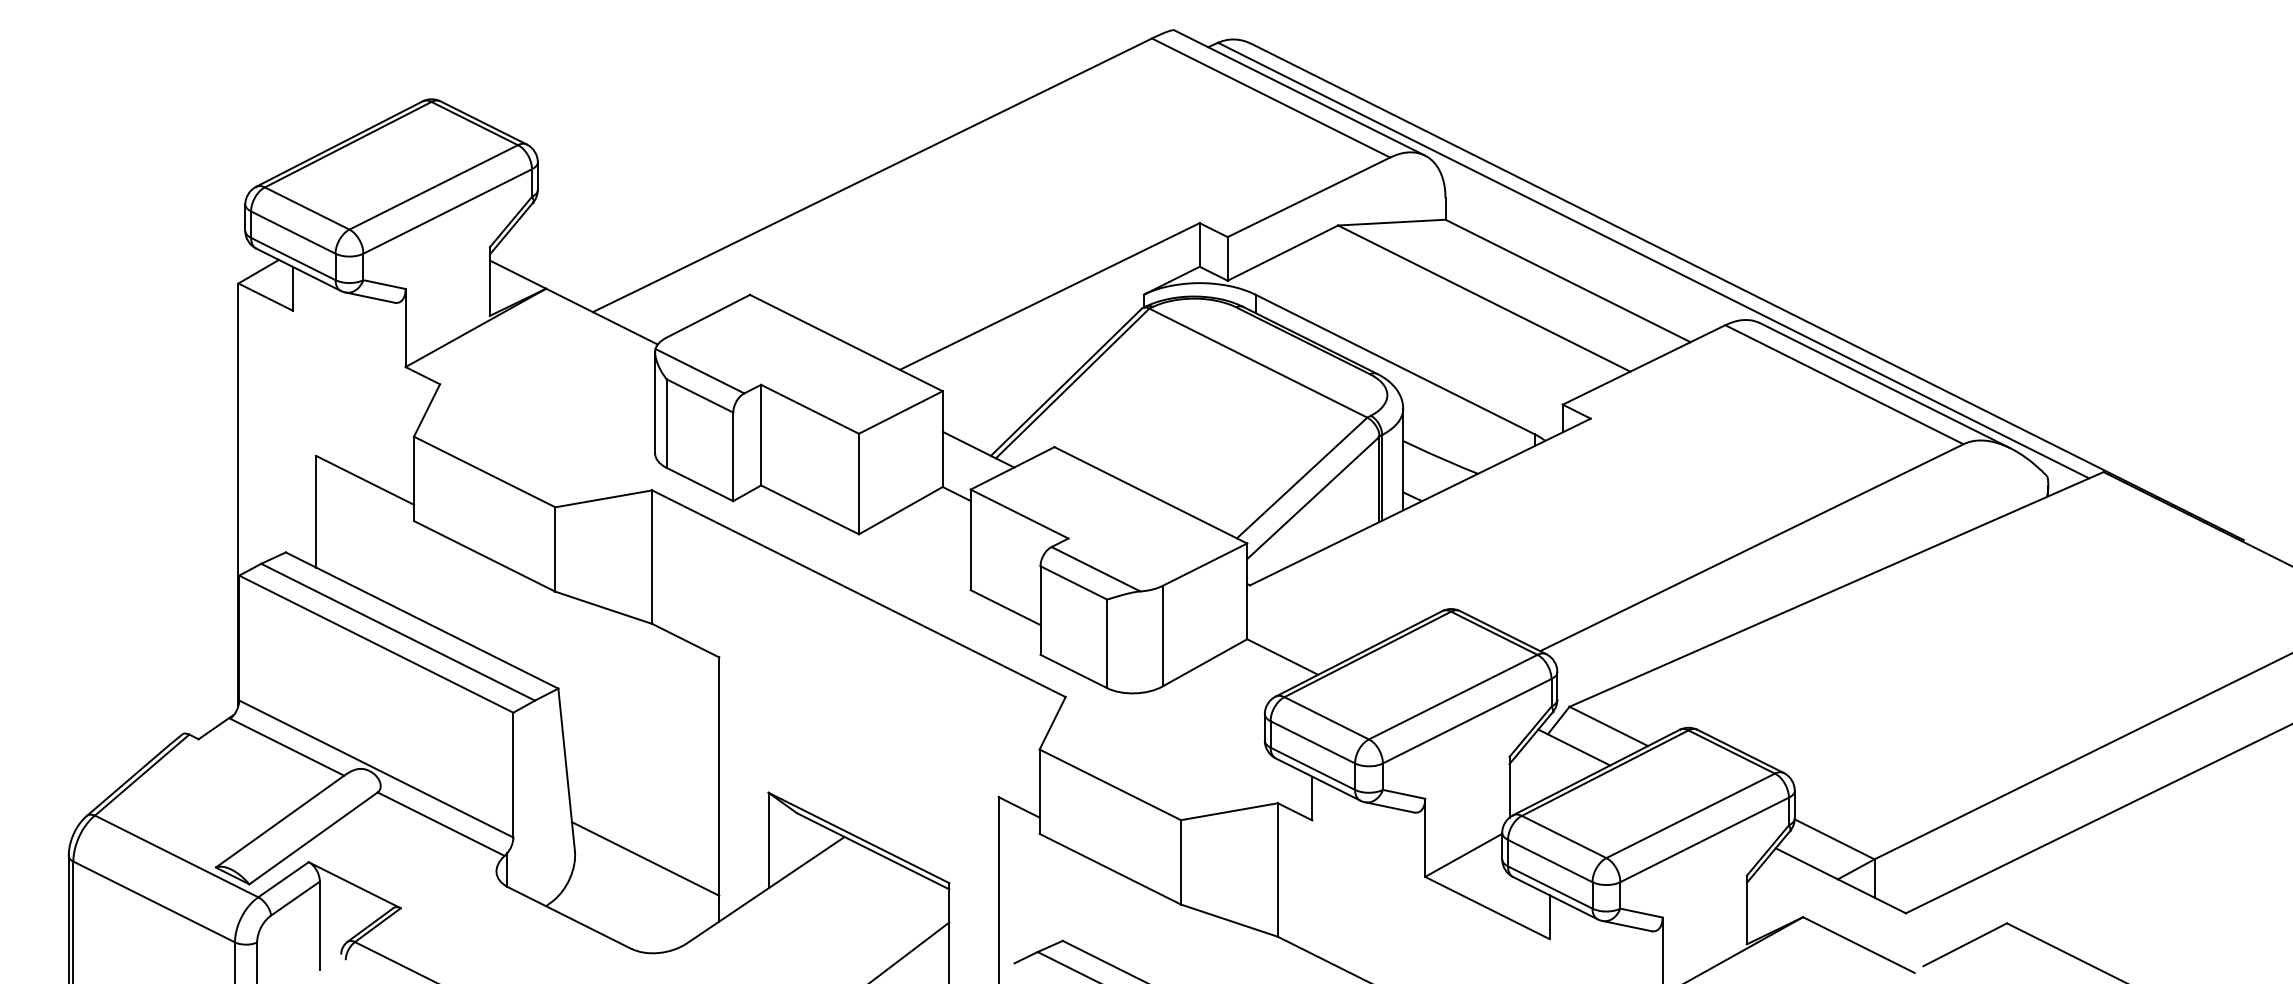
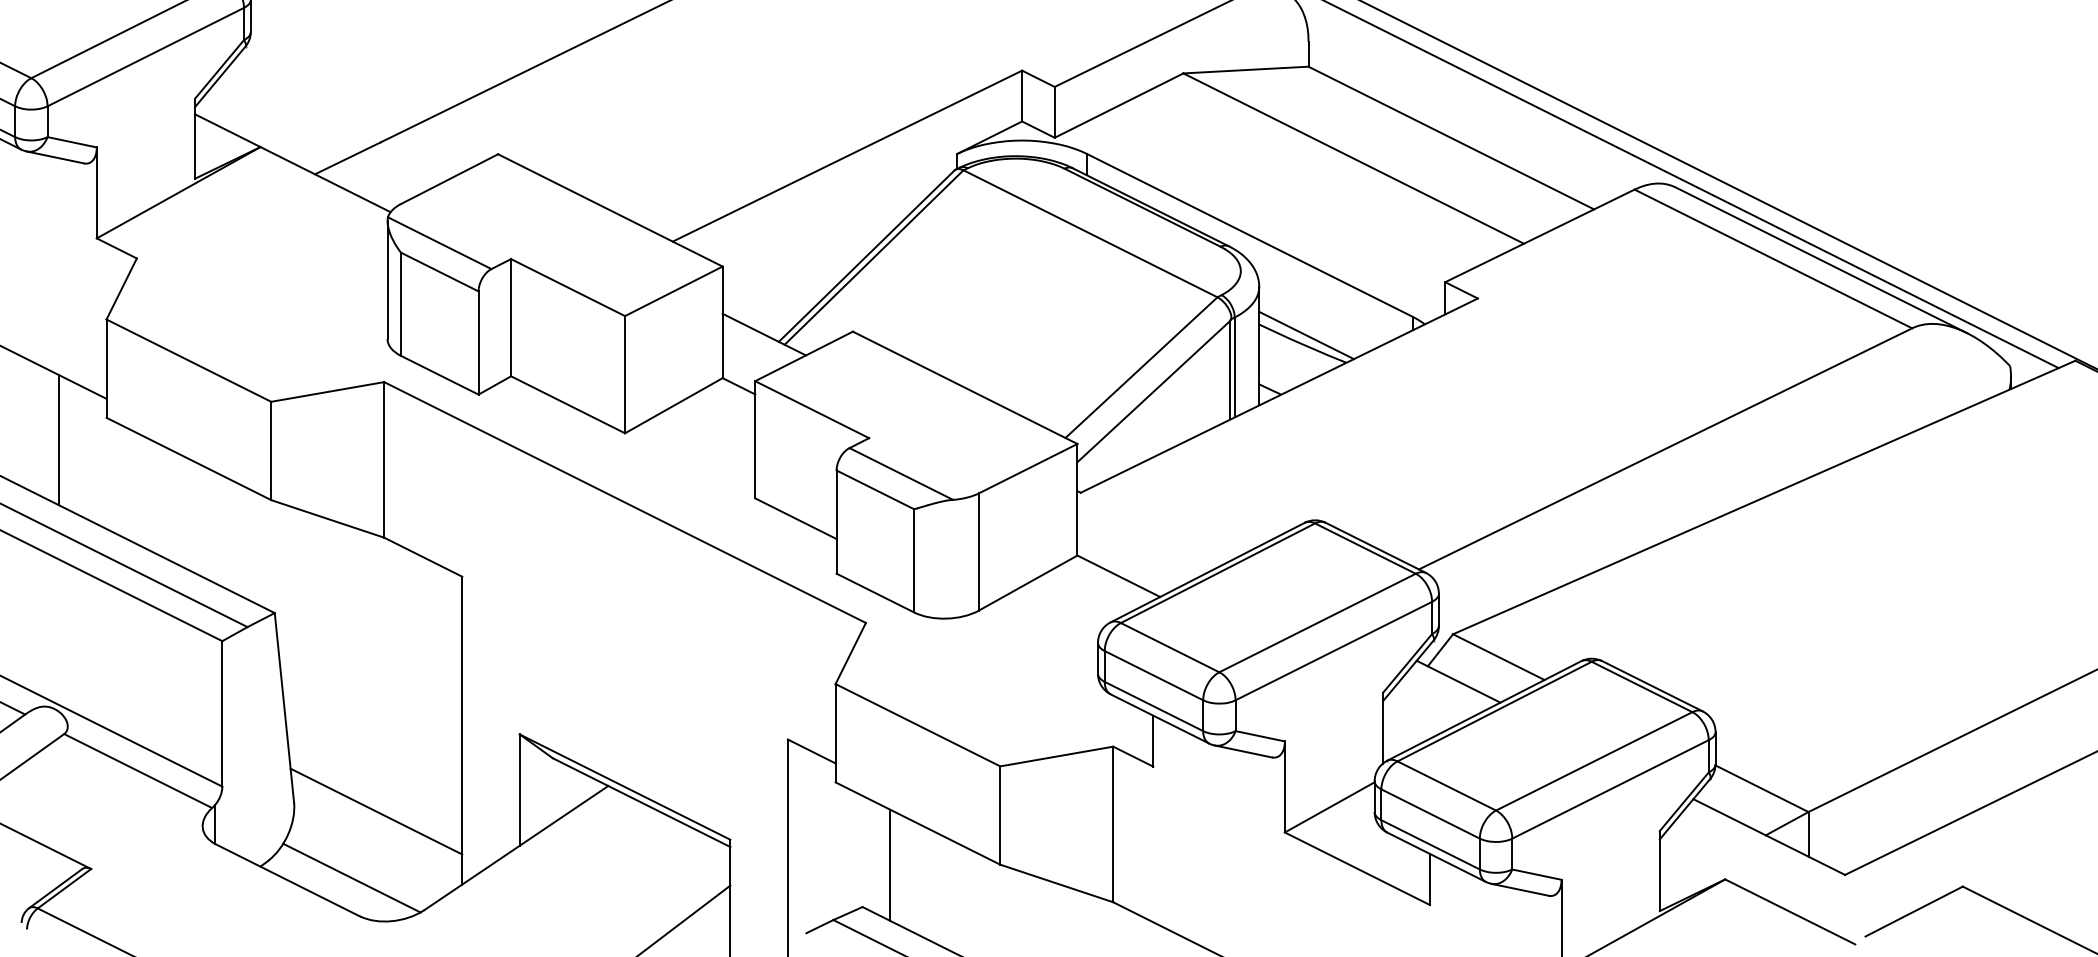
line: (1443, 450) -> (1306, 335), added
line: (372, 539) -> (58, 439), added
line: (1086, 904) -> (890, 864), added
line: (624, 915) -> (351, 877), added

